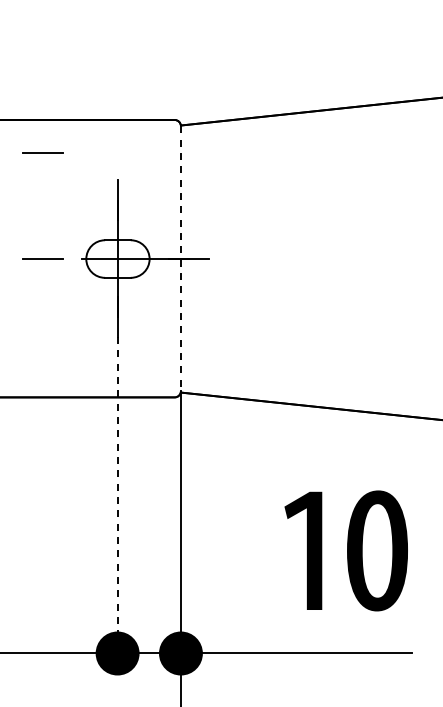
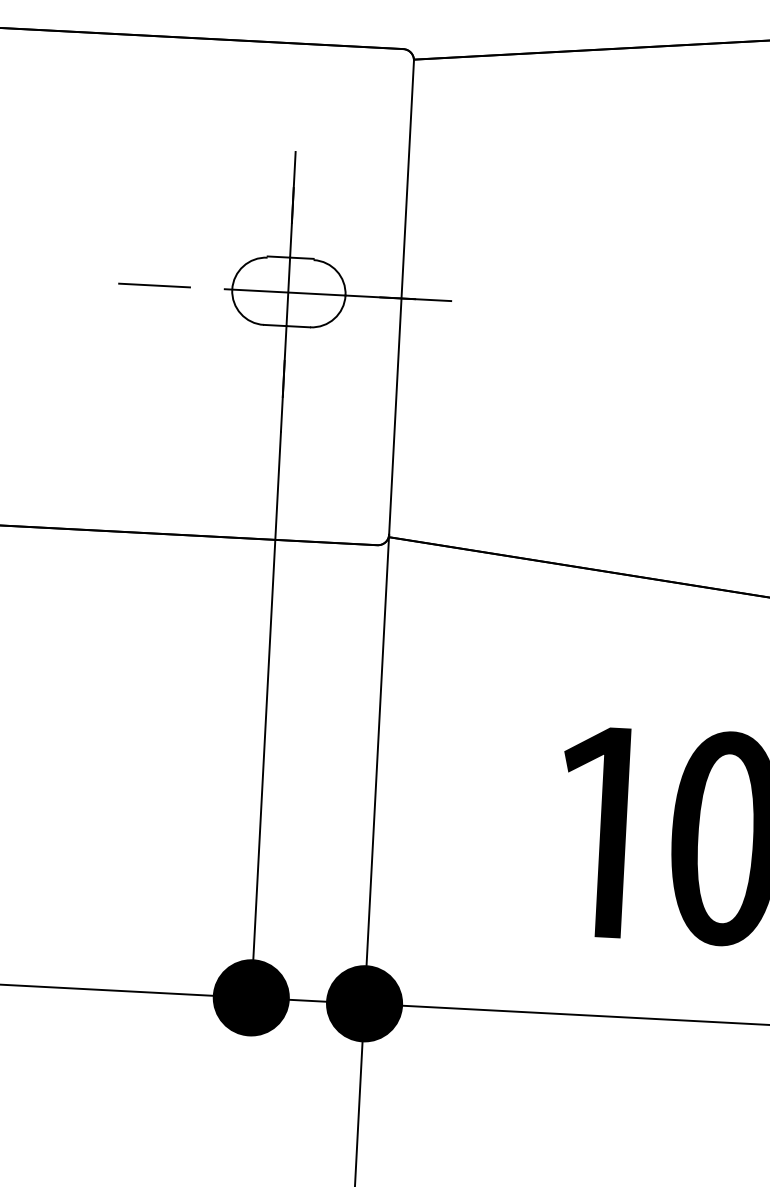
line: (42, 152) -> (163, 94), removed
line: (180, 259) -> (400, 299), dashed -> solid
line: (117, 495) -> (265, 715), dashed -> solid

